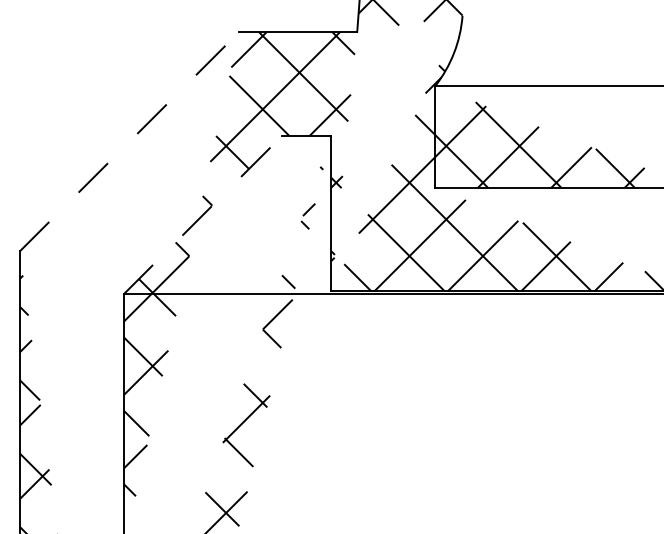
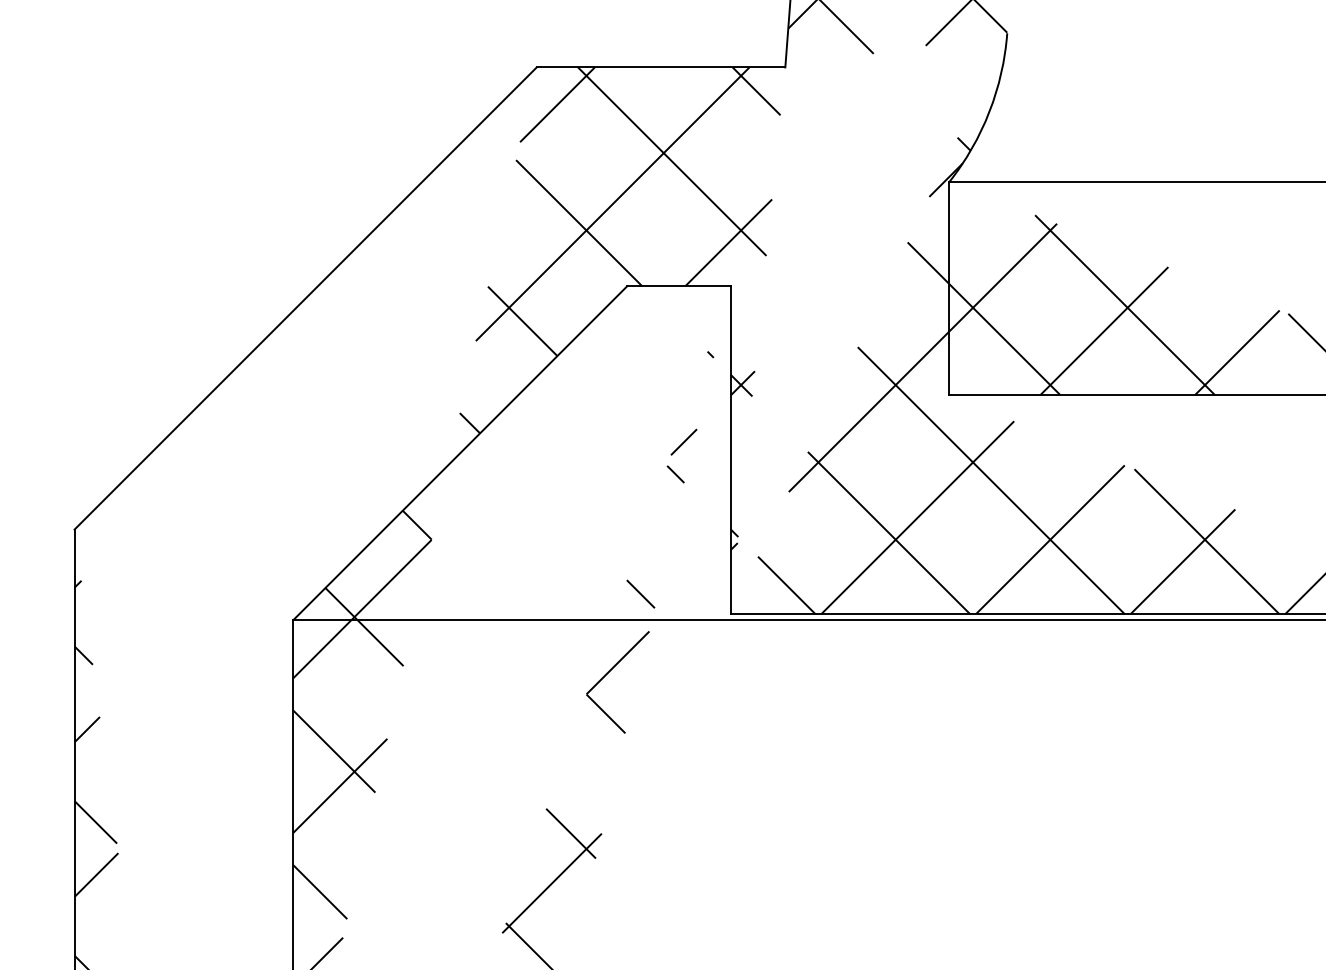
line: (129, 141) -> (305, 298), dashed -> solid
line: (203, 214) -> (461, 451), dashed -> solid

